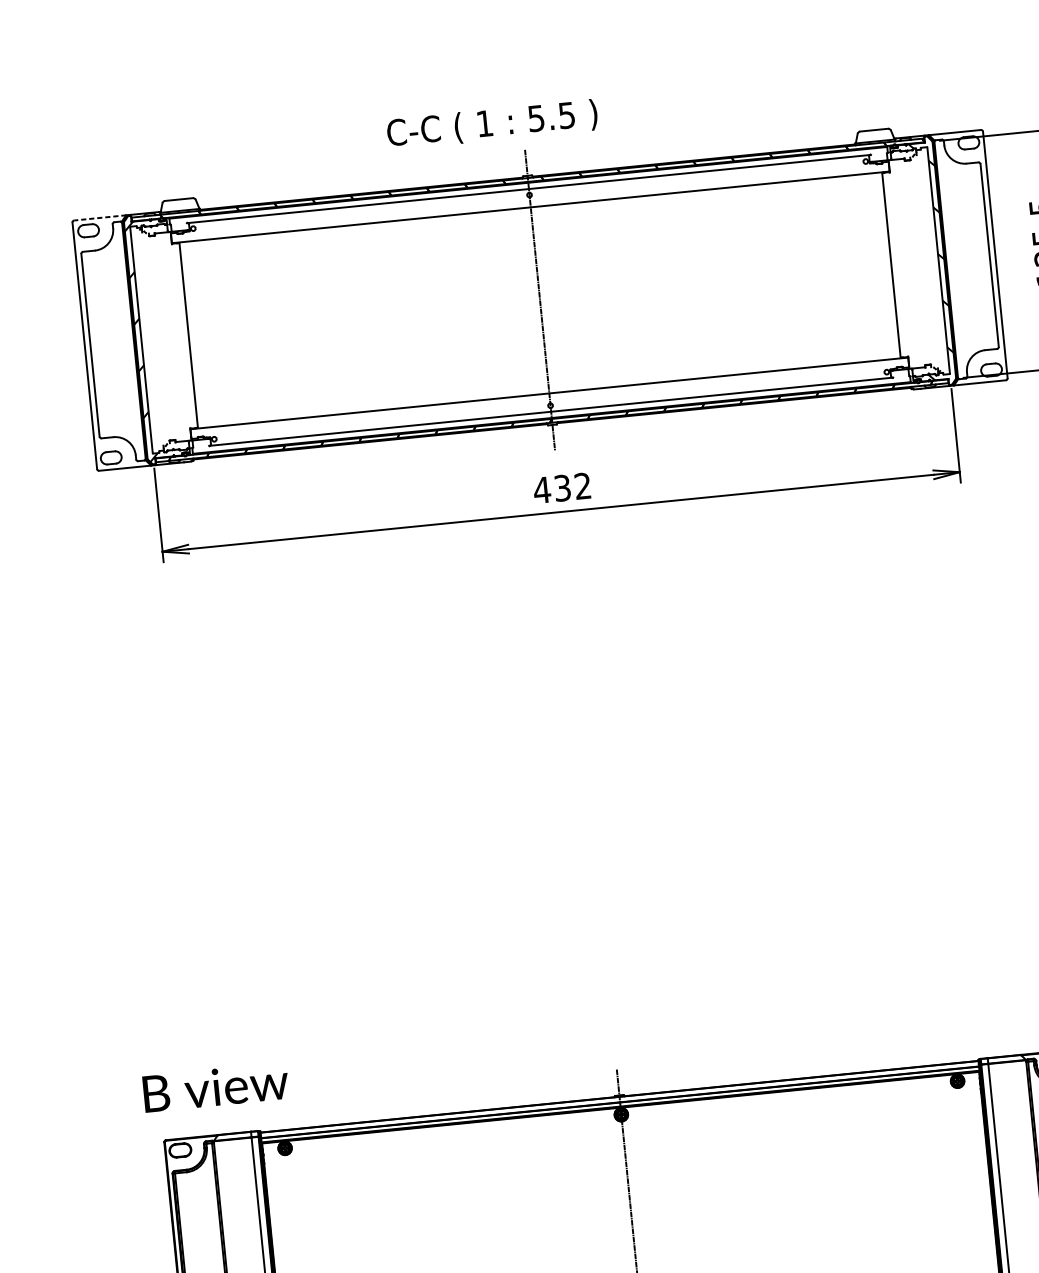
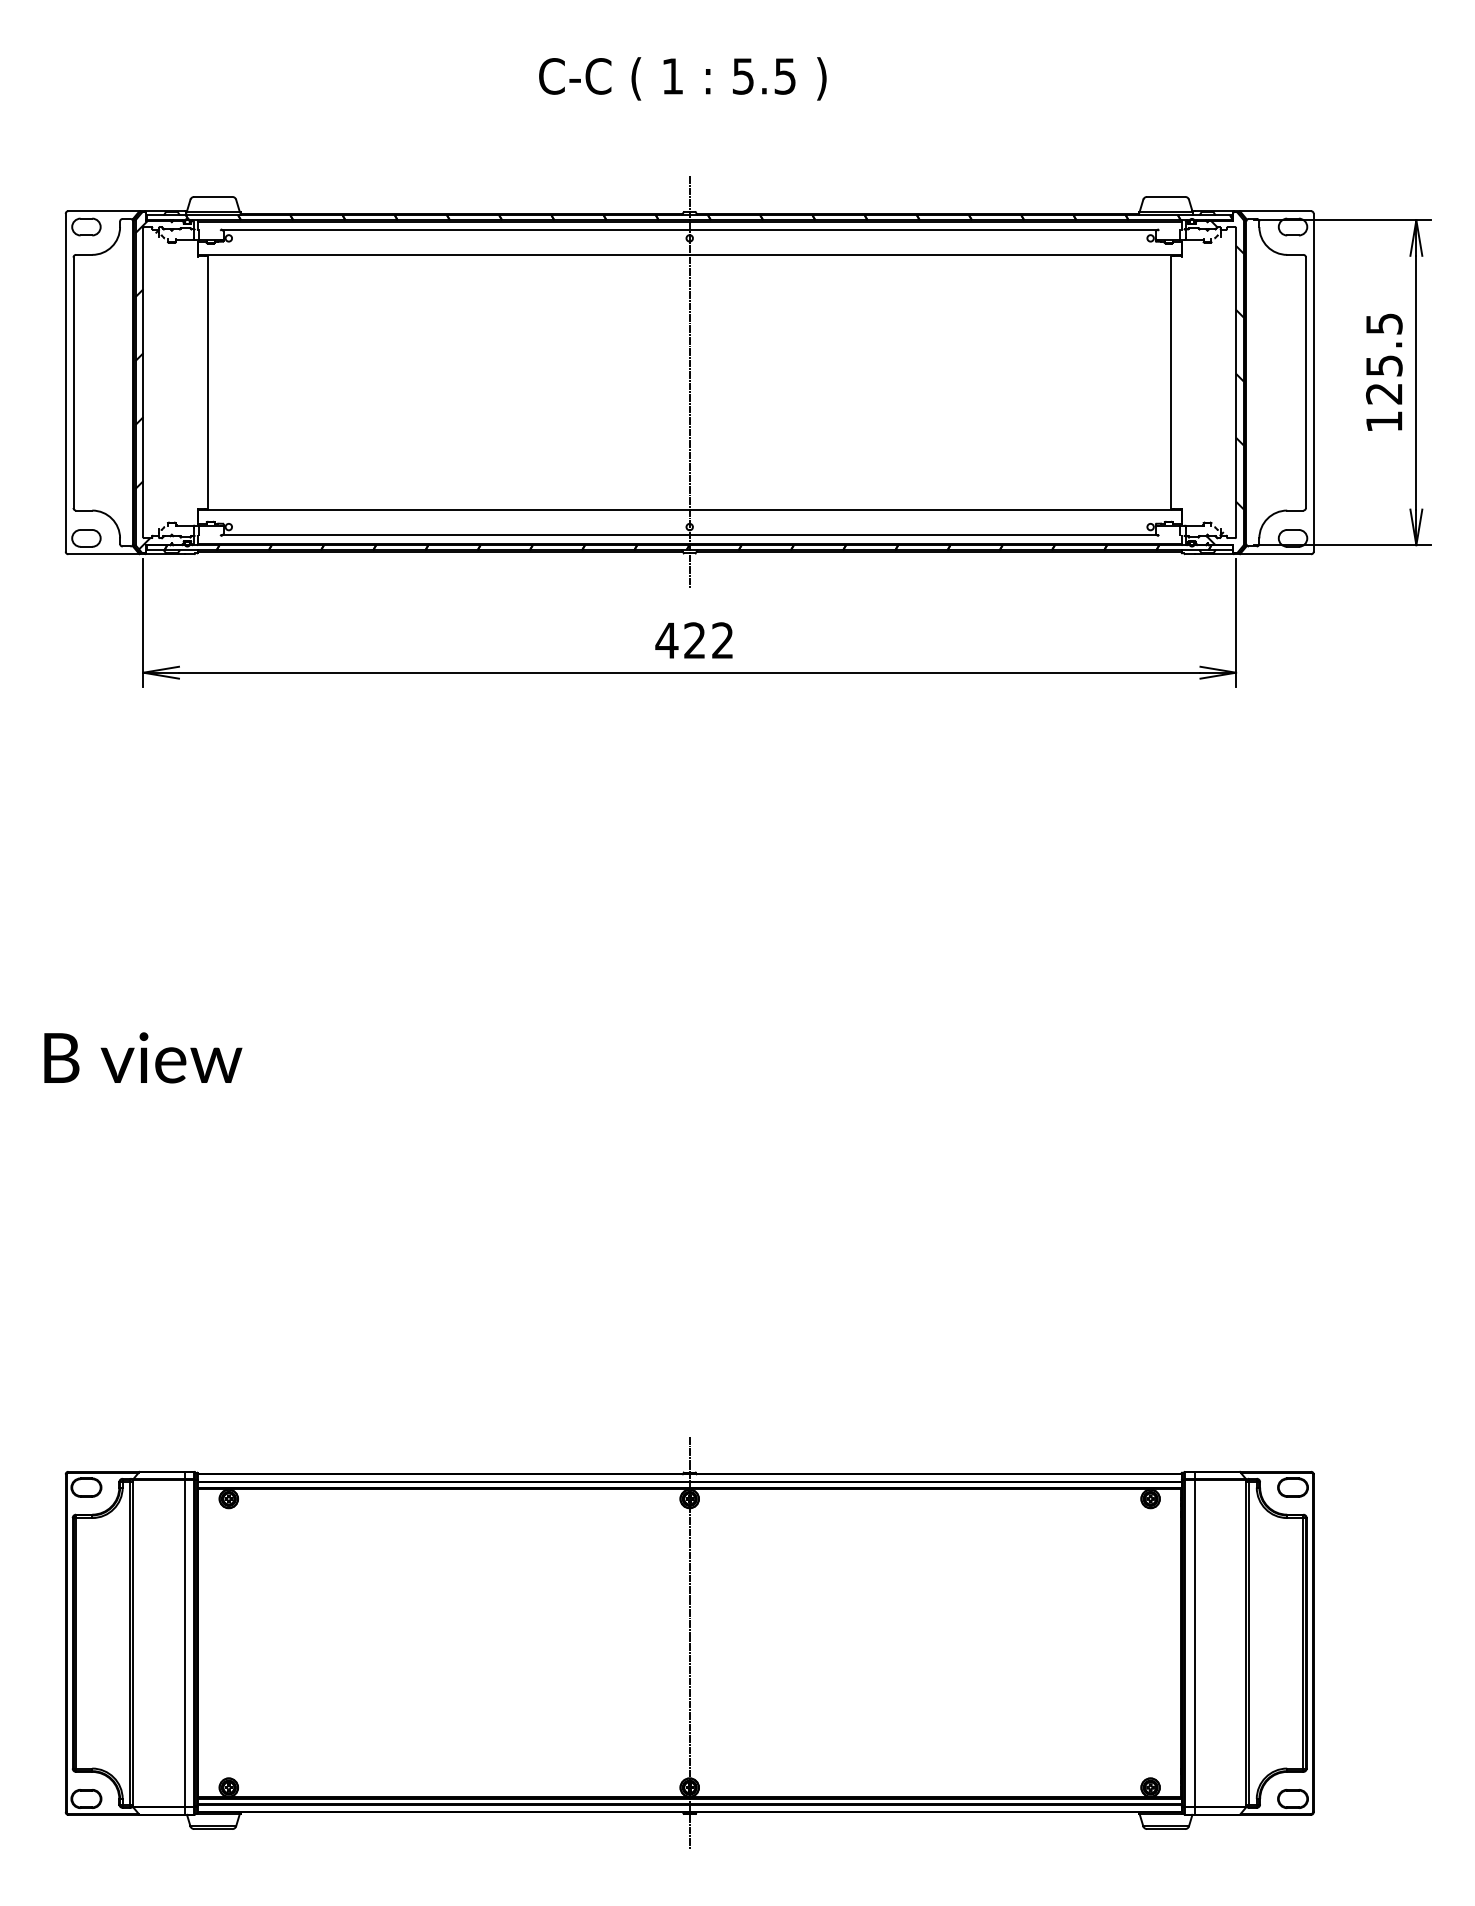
text: (492, 124) -> (682, 78), moved
line: (100, 218) -> (104, 211), dashed -> solid
text: (562, 488) -> (694, 640), 432 -> 422
text: (216, 1087) -> (143, 1057), moved

